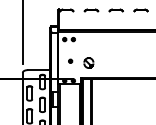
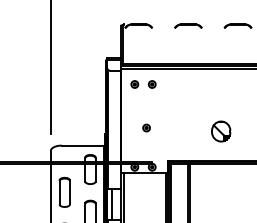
part: (88, 62) -> (220, 130), moved

